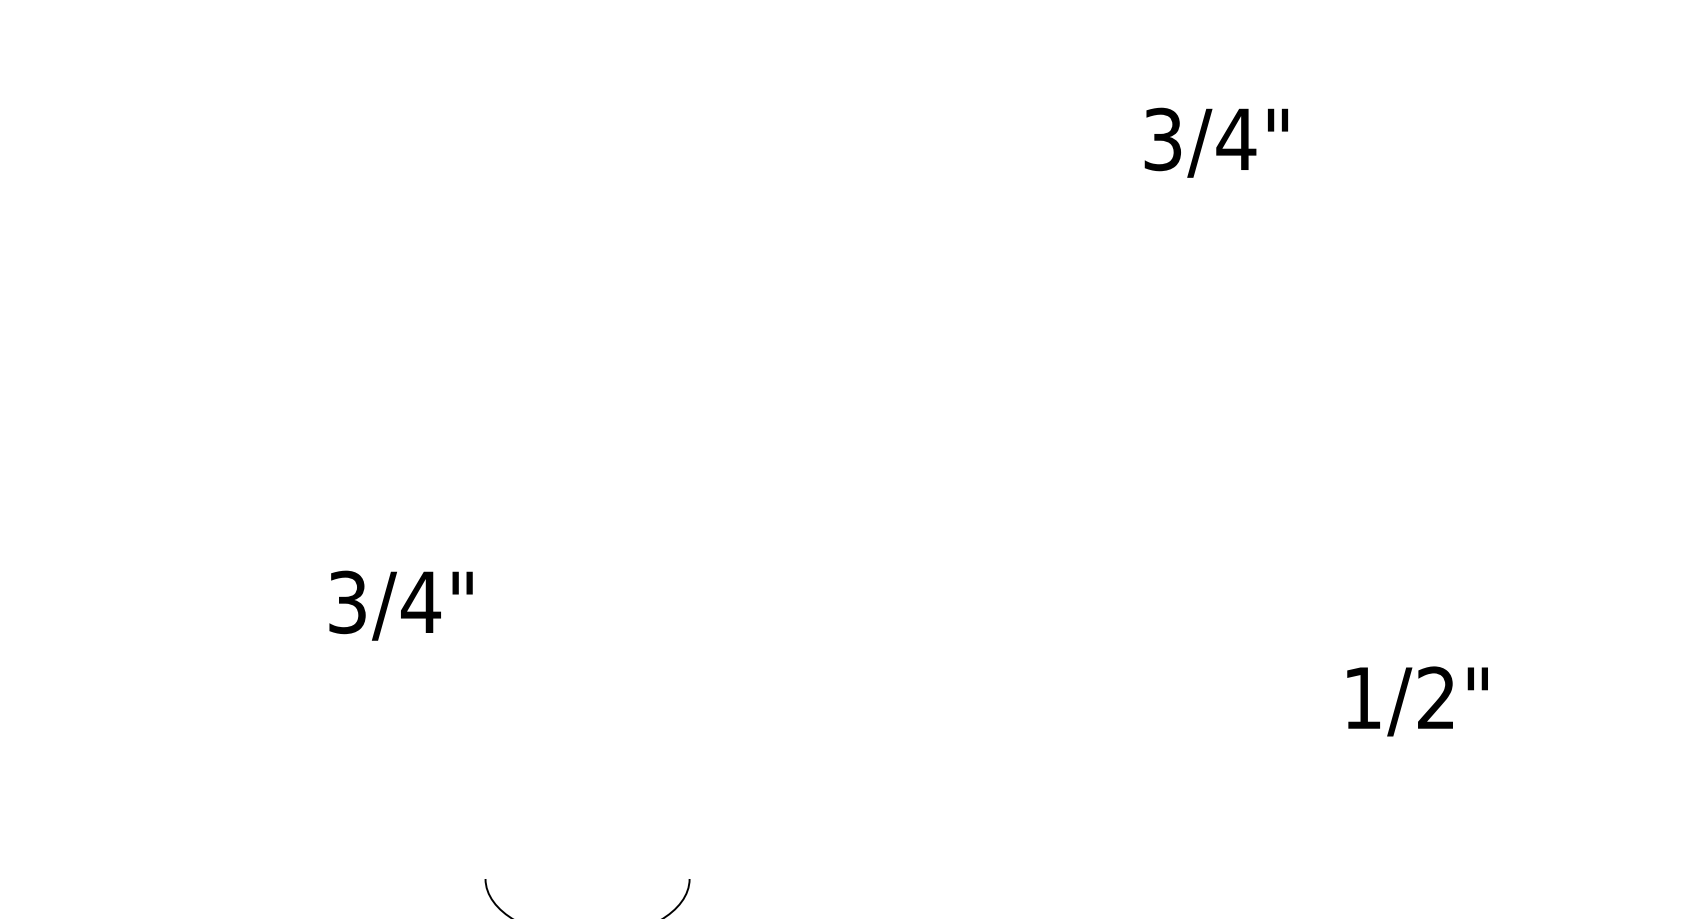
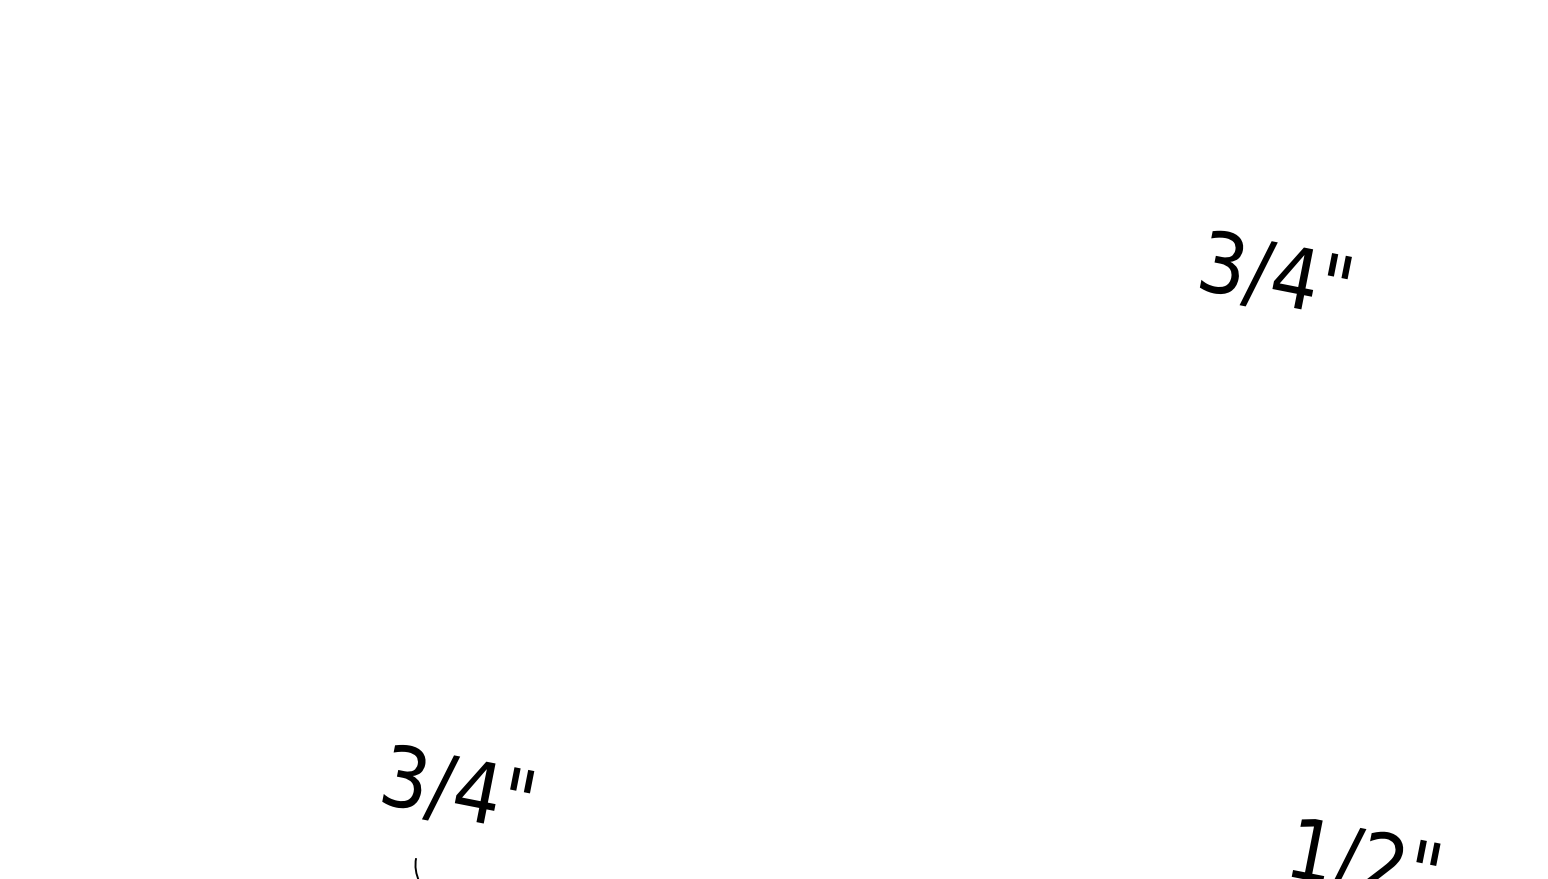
text: (400, 605) -> (456, 790), moved

